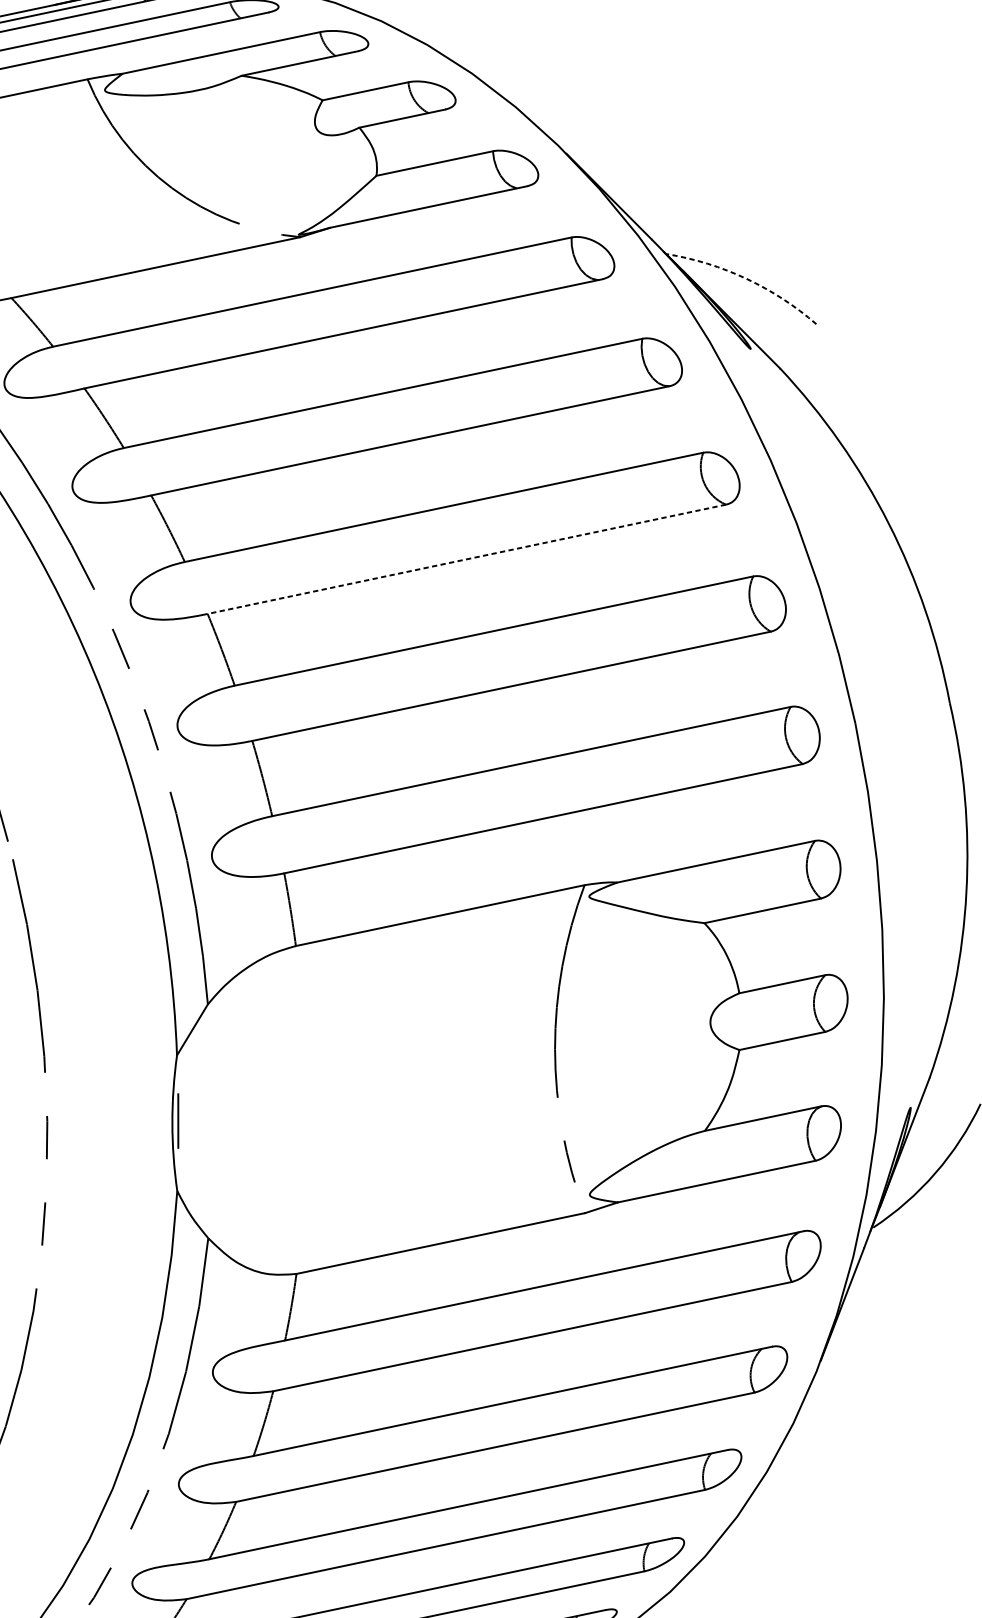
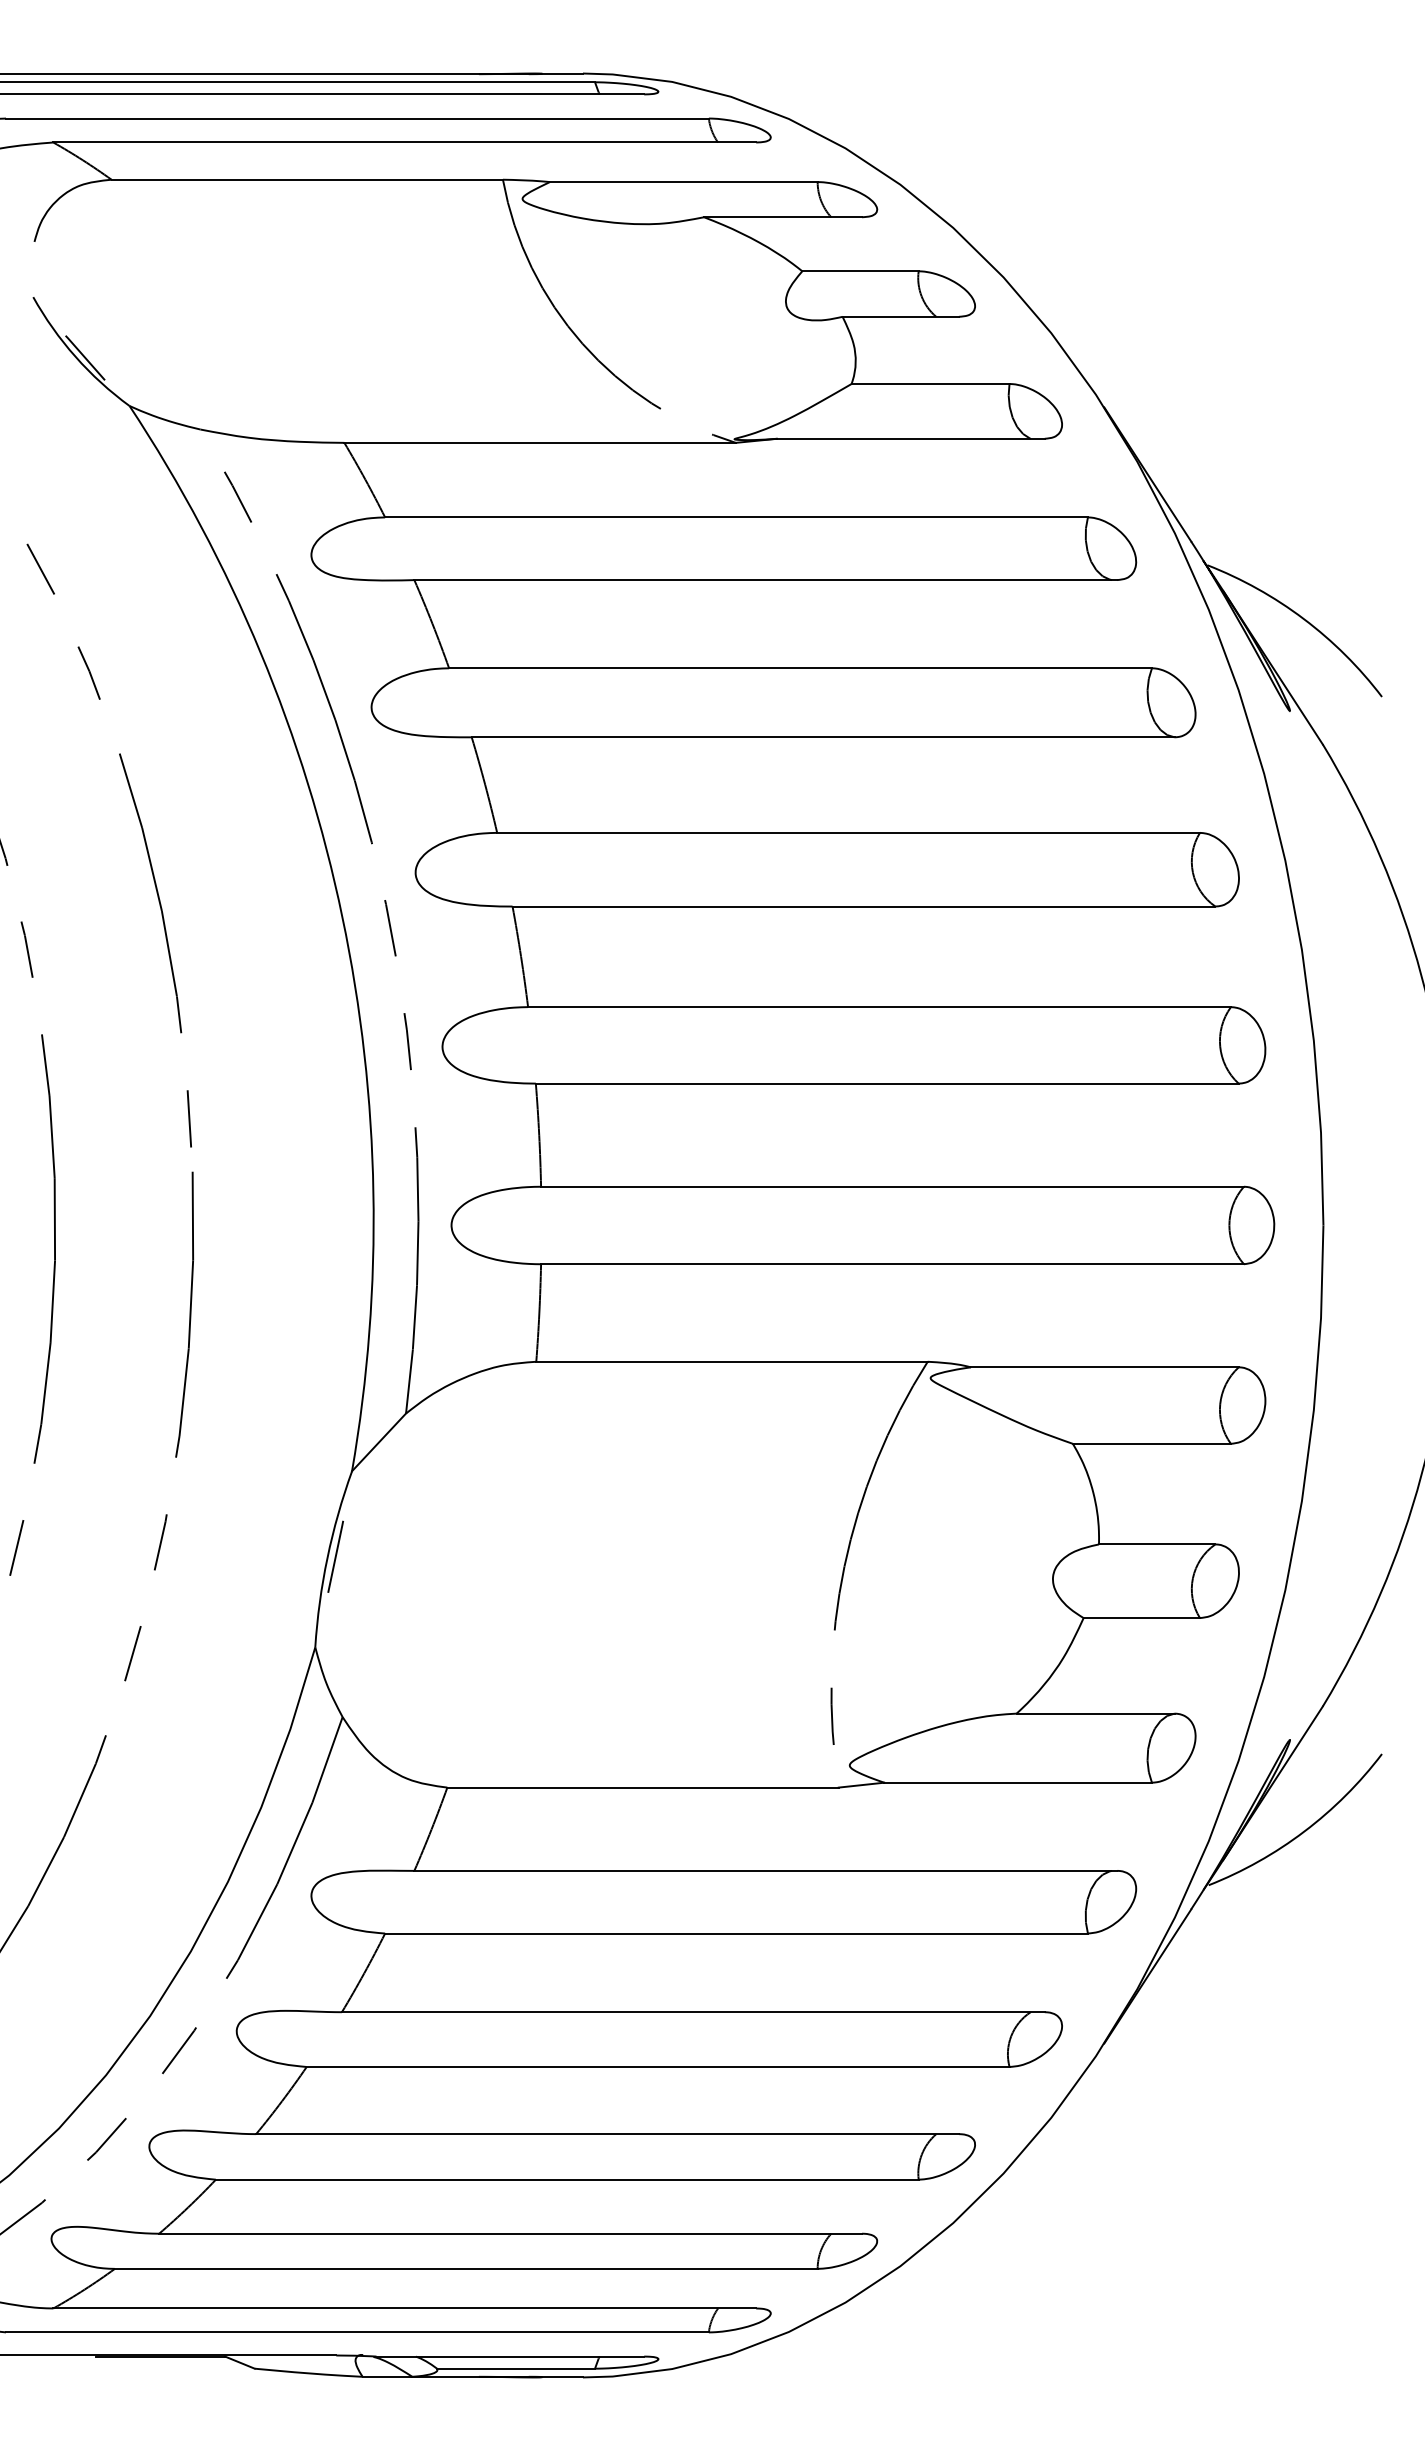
arc: (746, 278) -> (1303, 618), dashed -> solid
line: (466, 559) -> (863, 906), dashed -> solid

